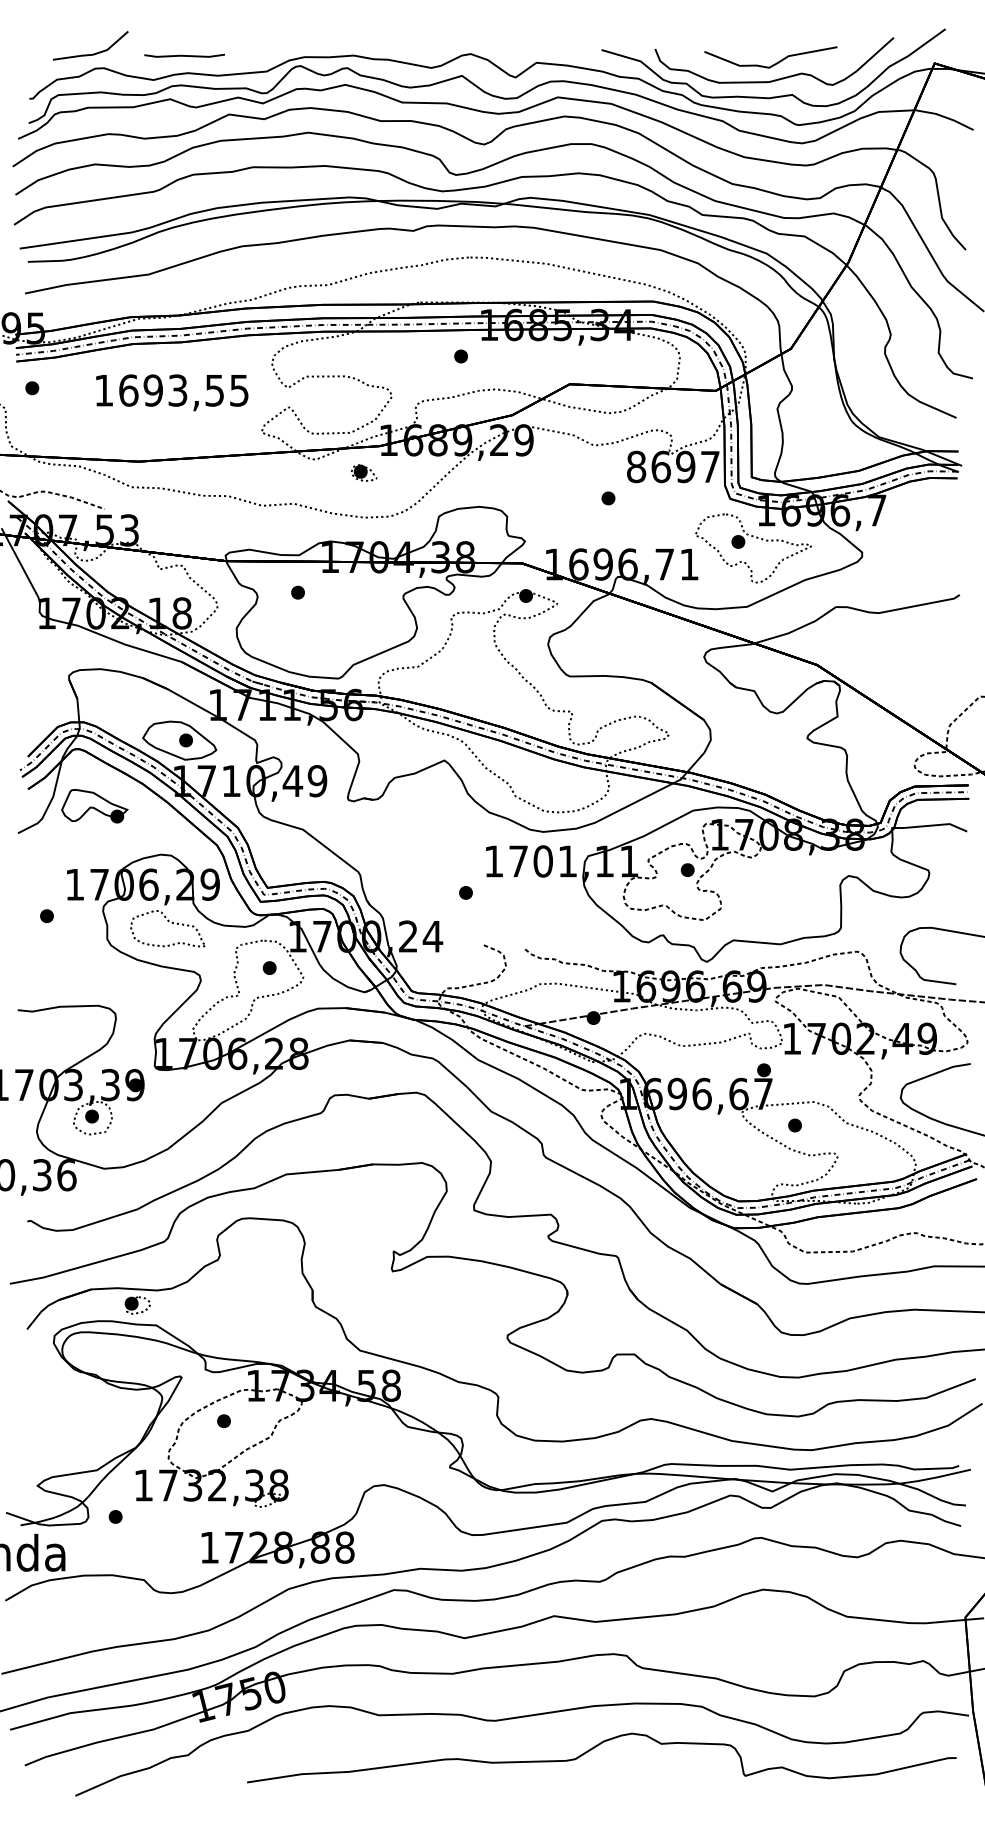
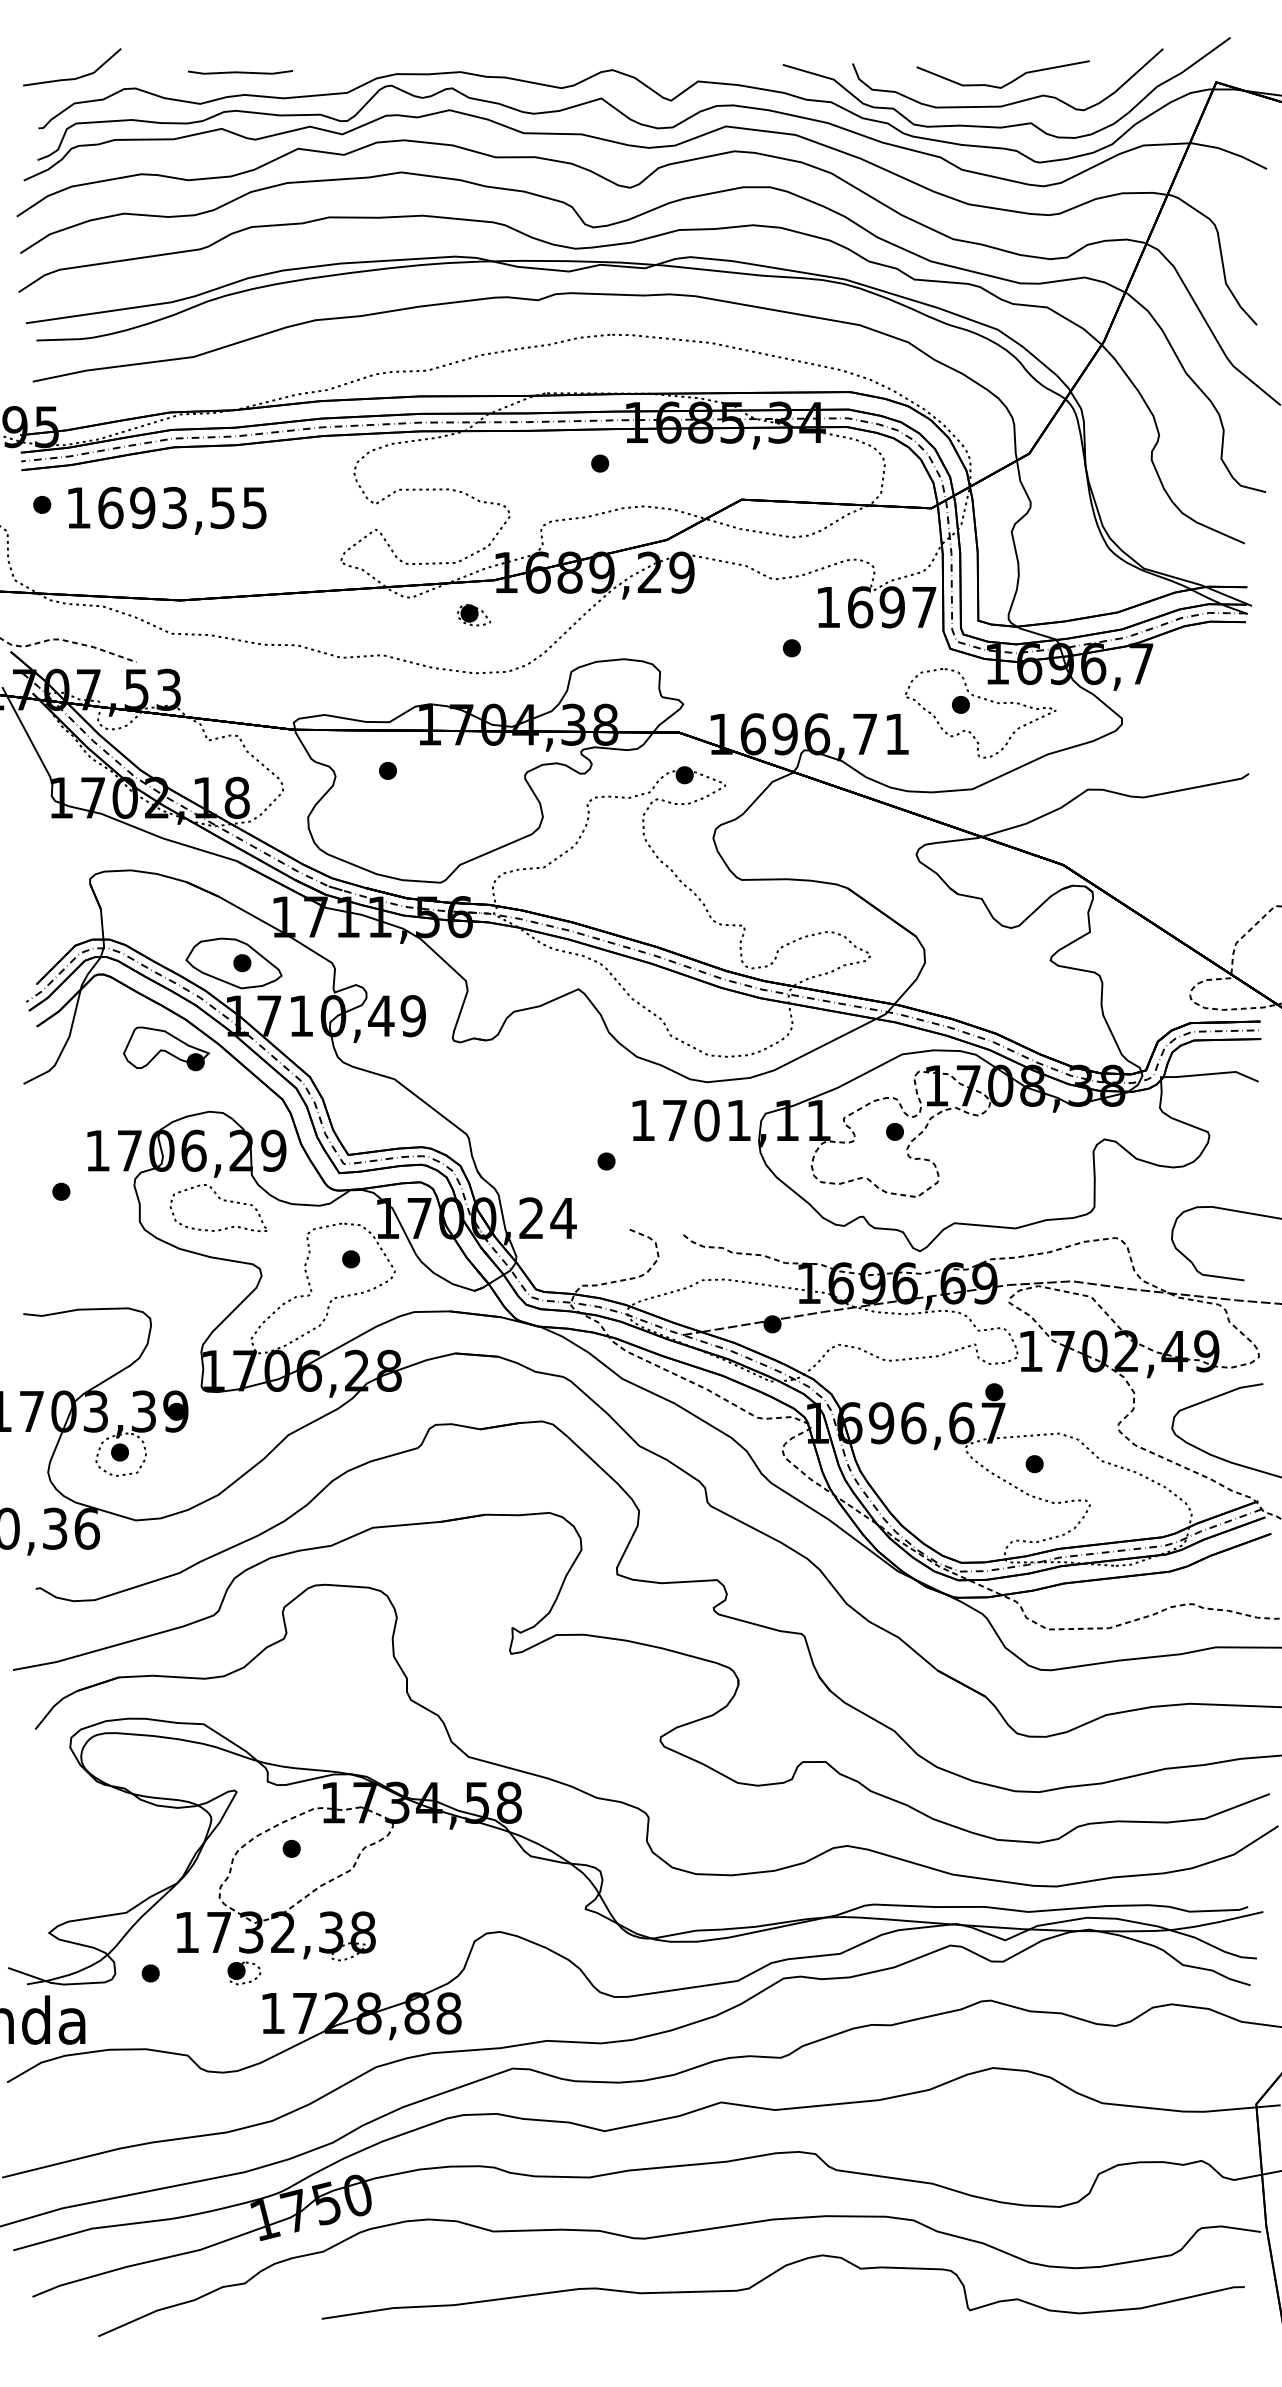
line: (93, 53) -> (76, 77), moved
text: (172, 392) -> (167, 510), moved
text: (636, 467) -> (828, 607), 8697 -> 1697
part: (94, 806) -> (166, 1048), moved
part: (137, 1305) -> (244, 1973), moved

